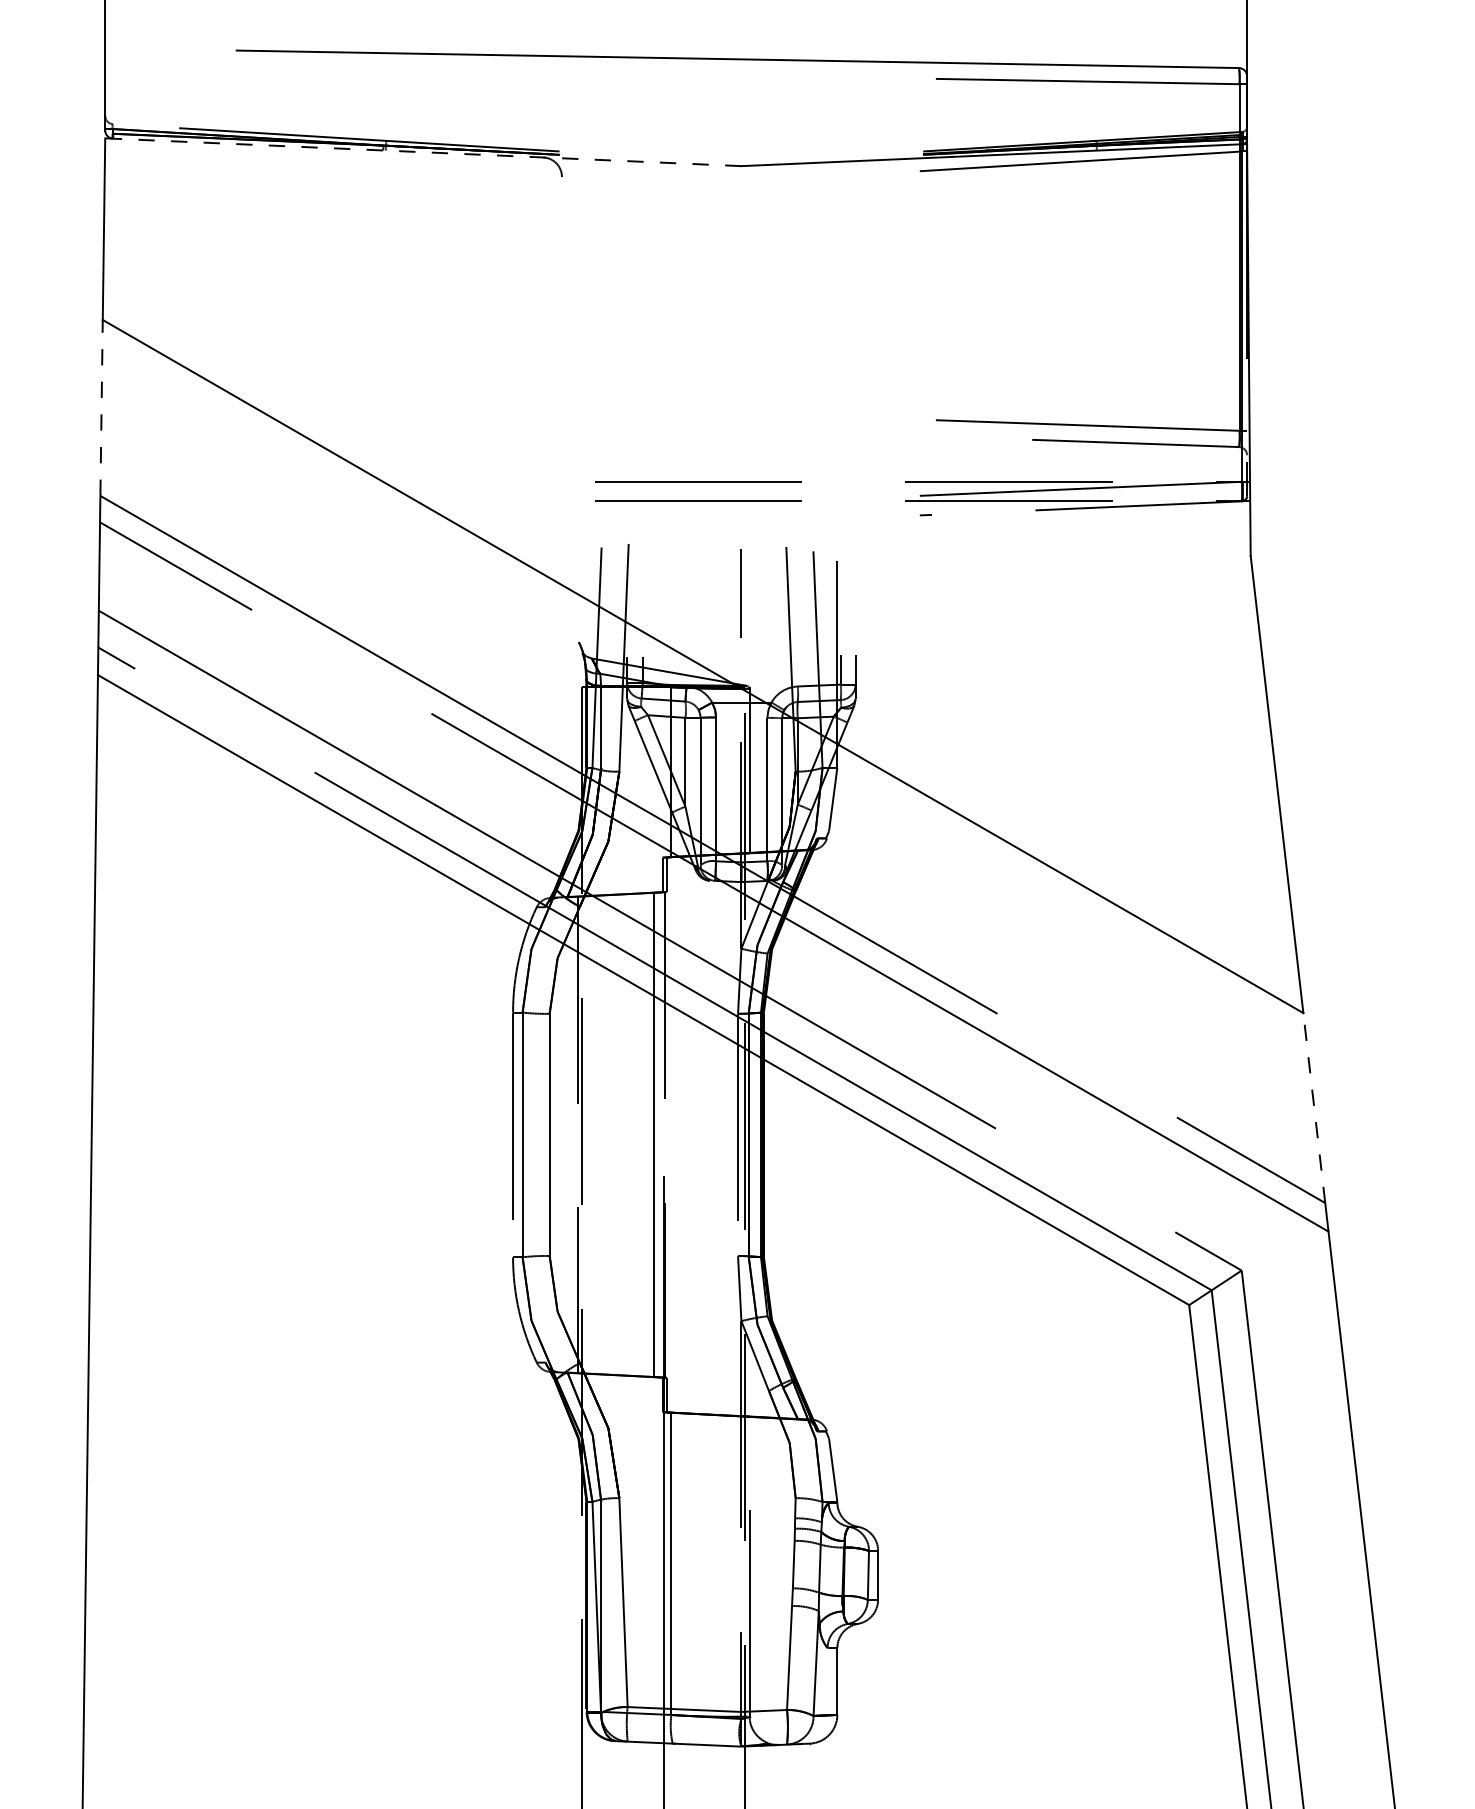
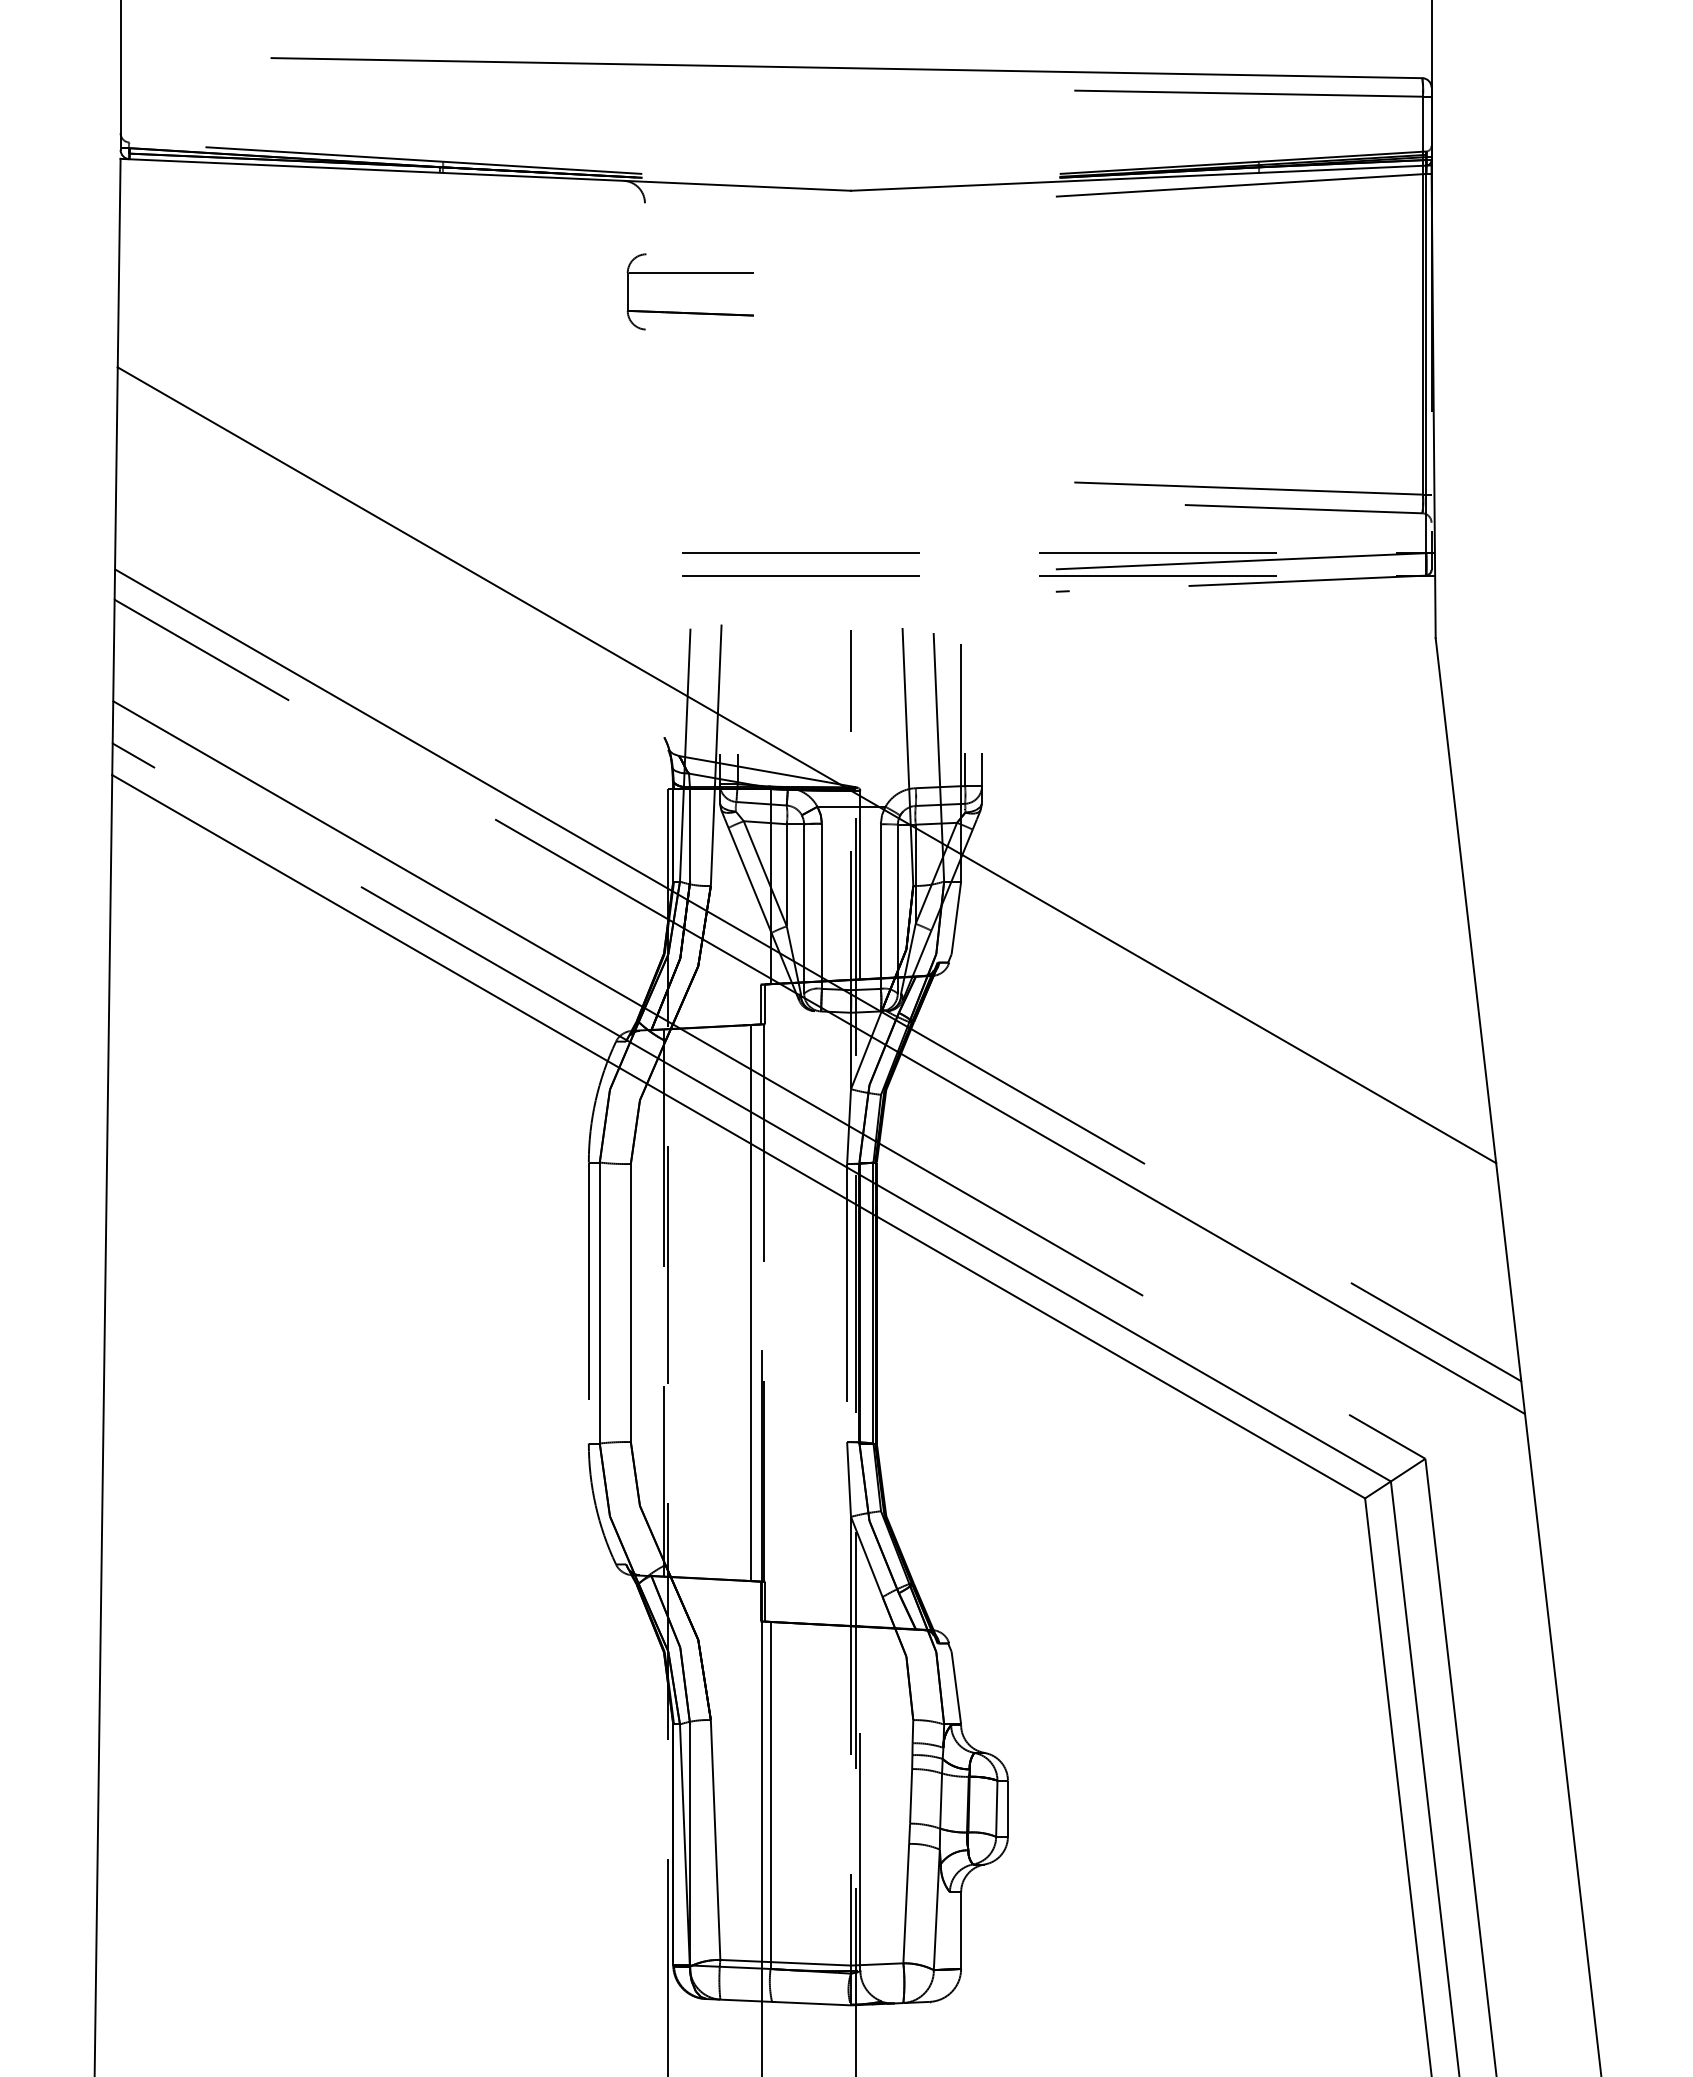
line: (423, 151) -> (485, 174), dashed -> solid
part: (600, 238) -> (689, 273), added
line: (101, 407) -> (116, 467), dashed -> solid
line: (1314, 1108) -> (1508, 1272), dashed -> solid

